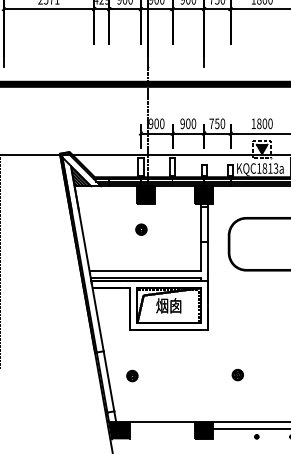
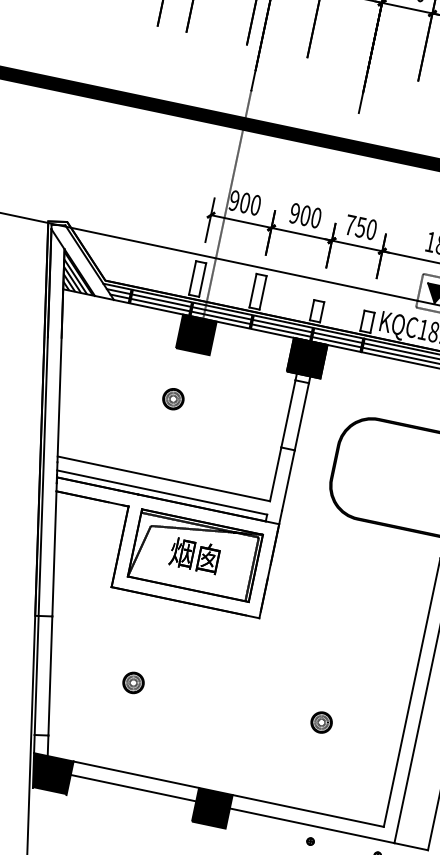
part: (237, 374) -> (321, 721), moved
part: (132, 375) -> (133, 681), moved
line: (162, 428) -> (133, 787), added

